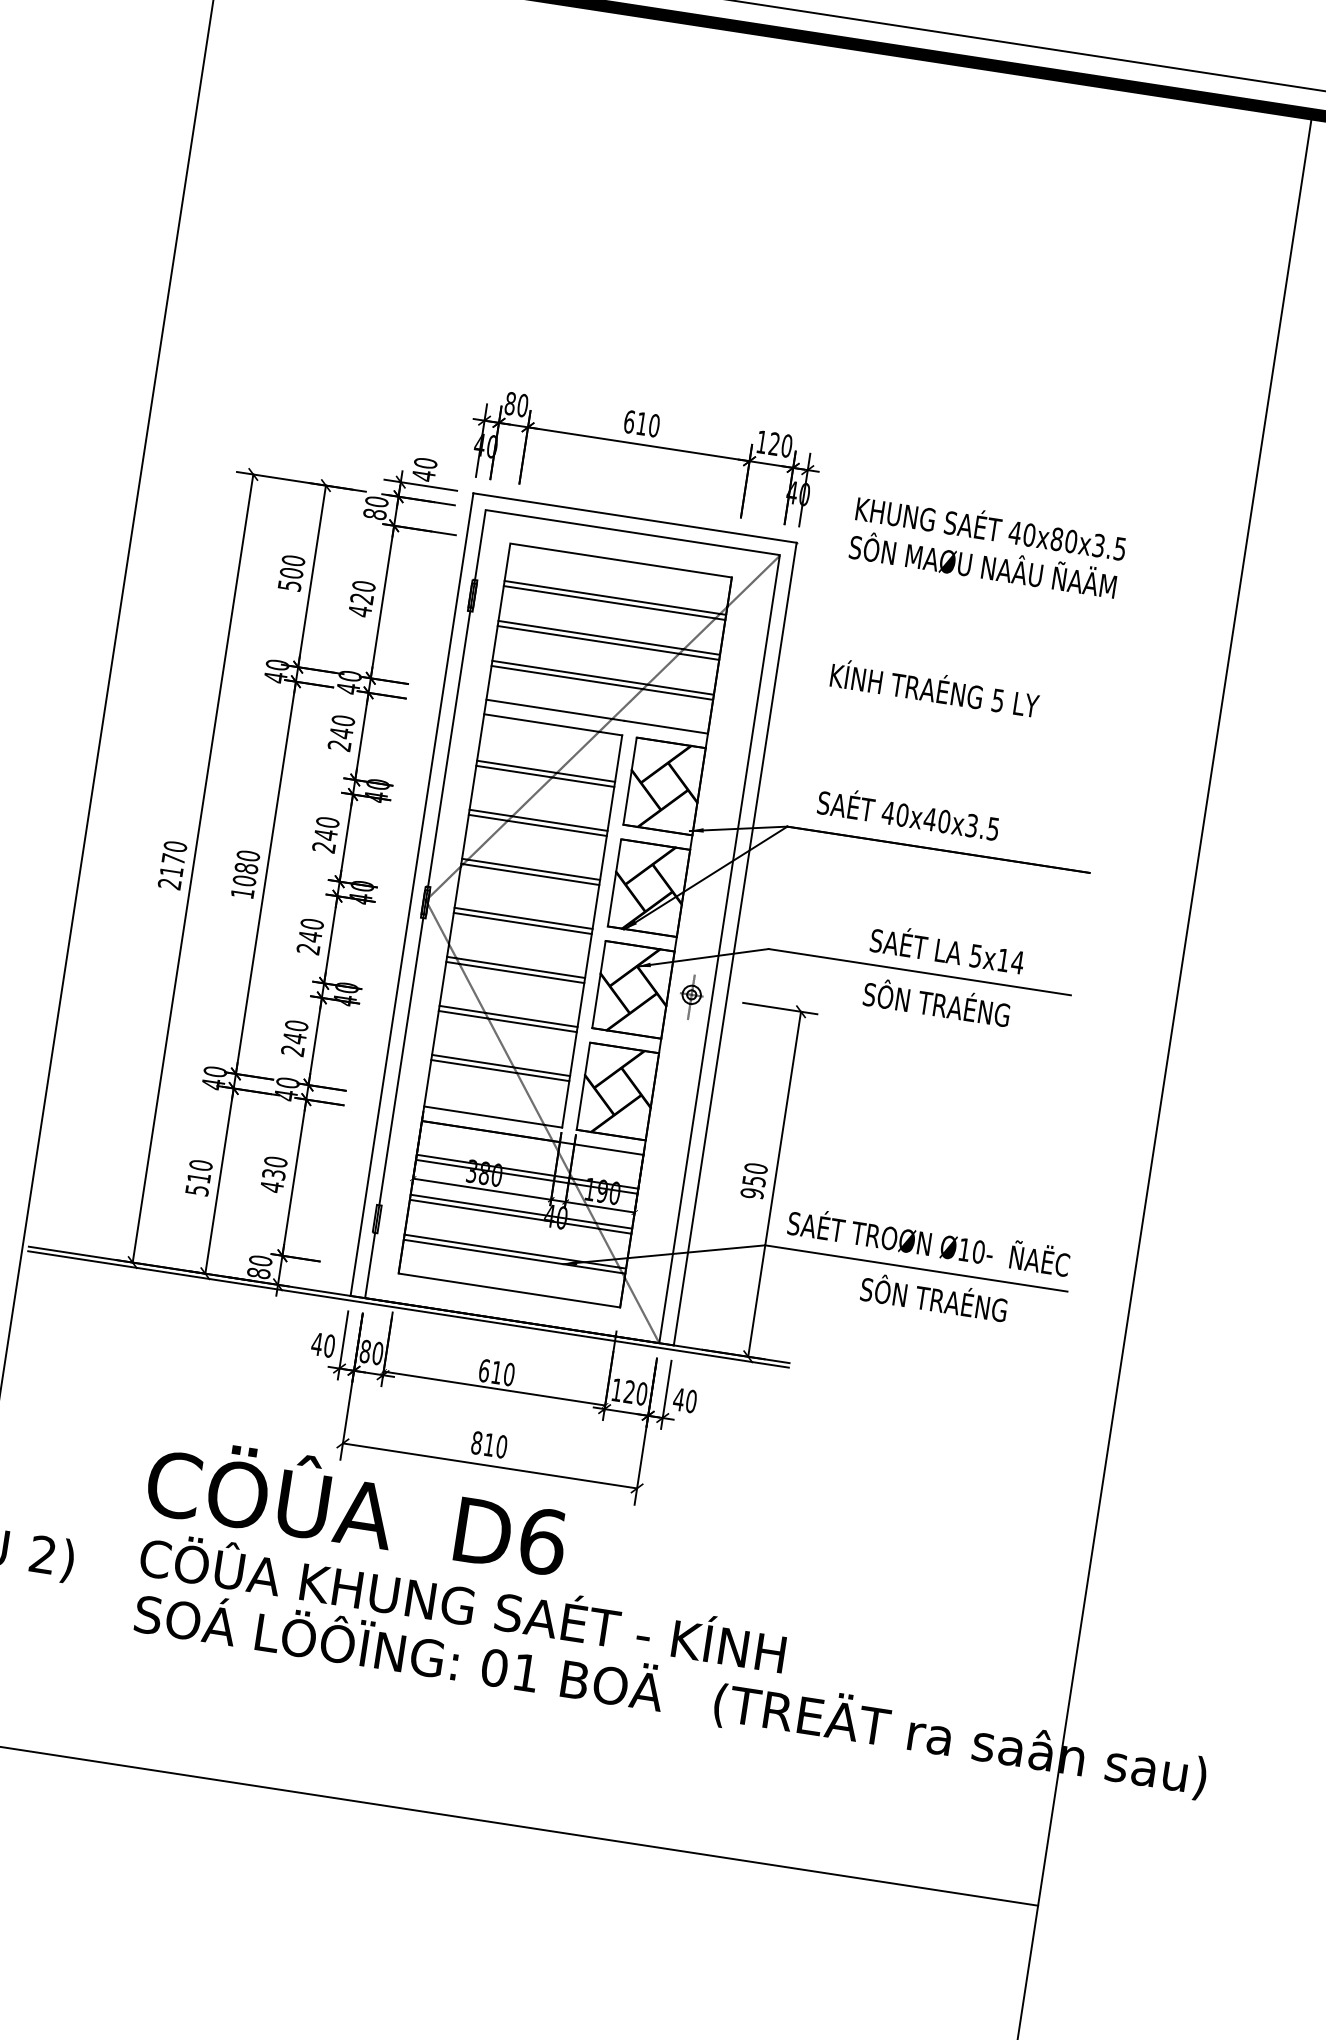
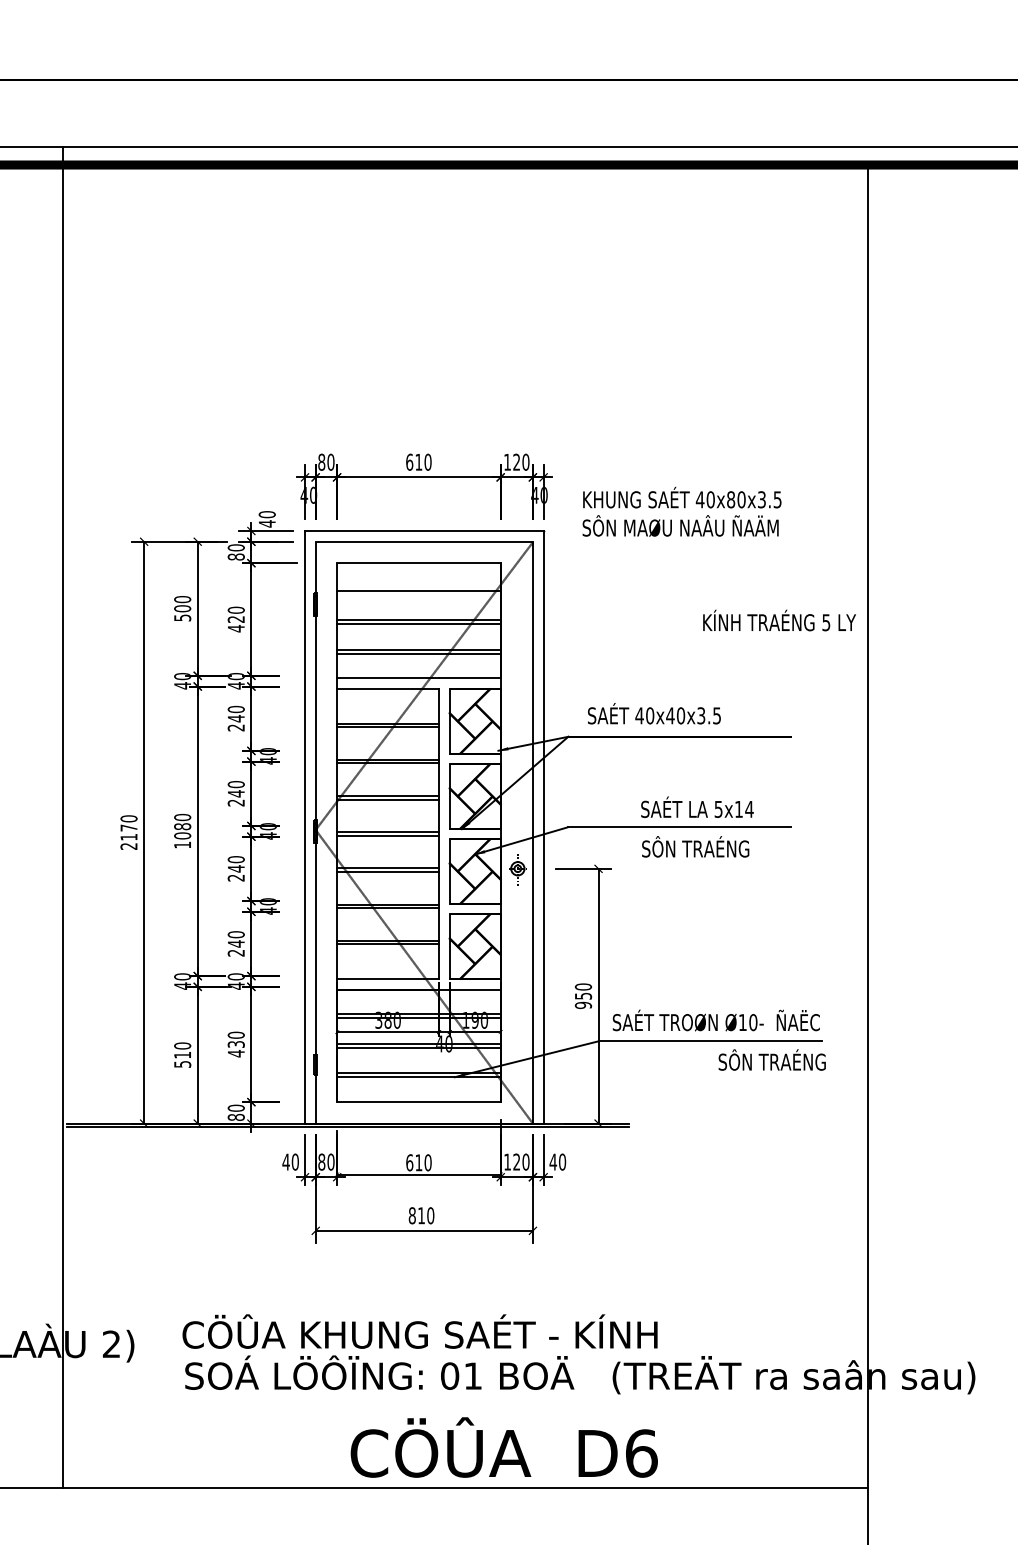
line: (614, 602) -> (418, 594), removed
text: (935, 687) -> (779, 620), moved
text: (933, 1296) -> (771, 1059), moved
text: (356, 1504) -> (503, 1447), moved

